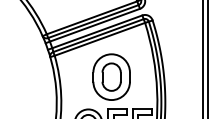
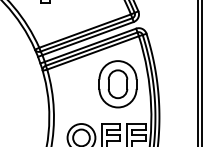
part: (111, 77) -> (117, 84), moved

